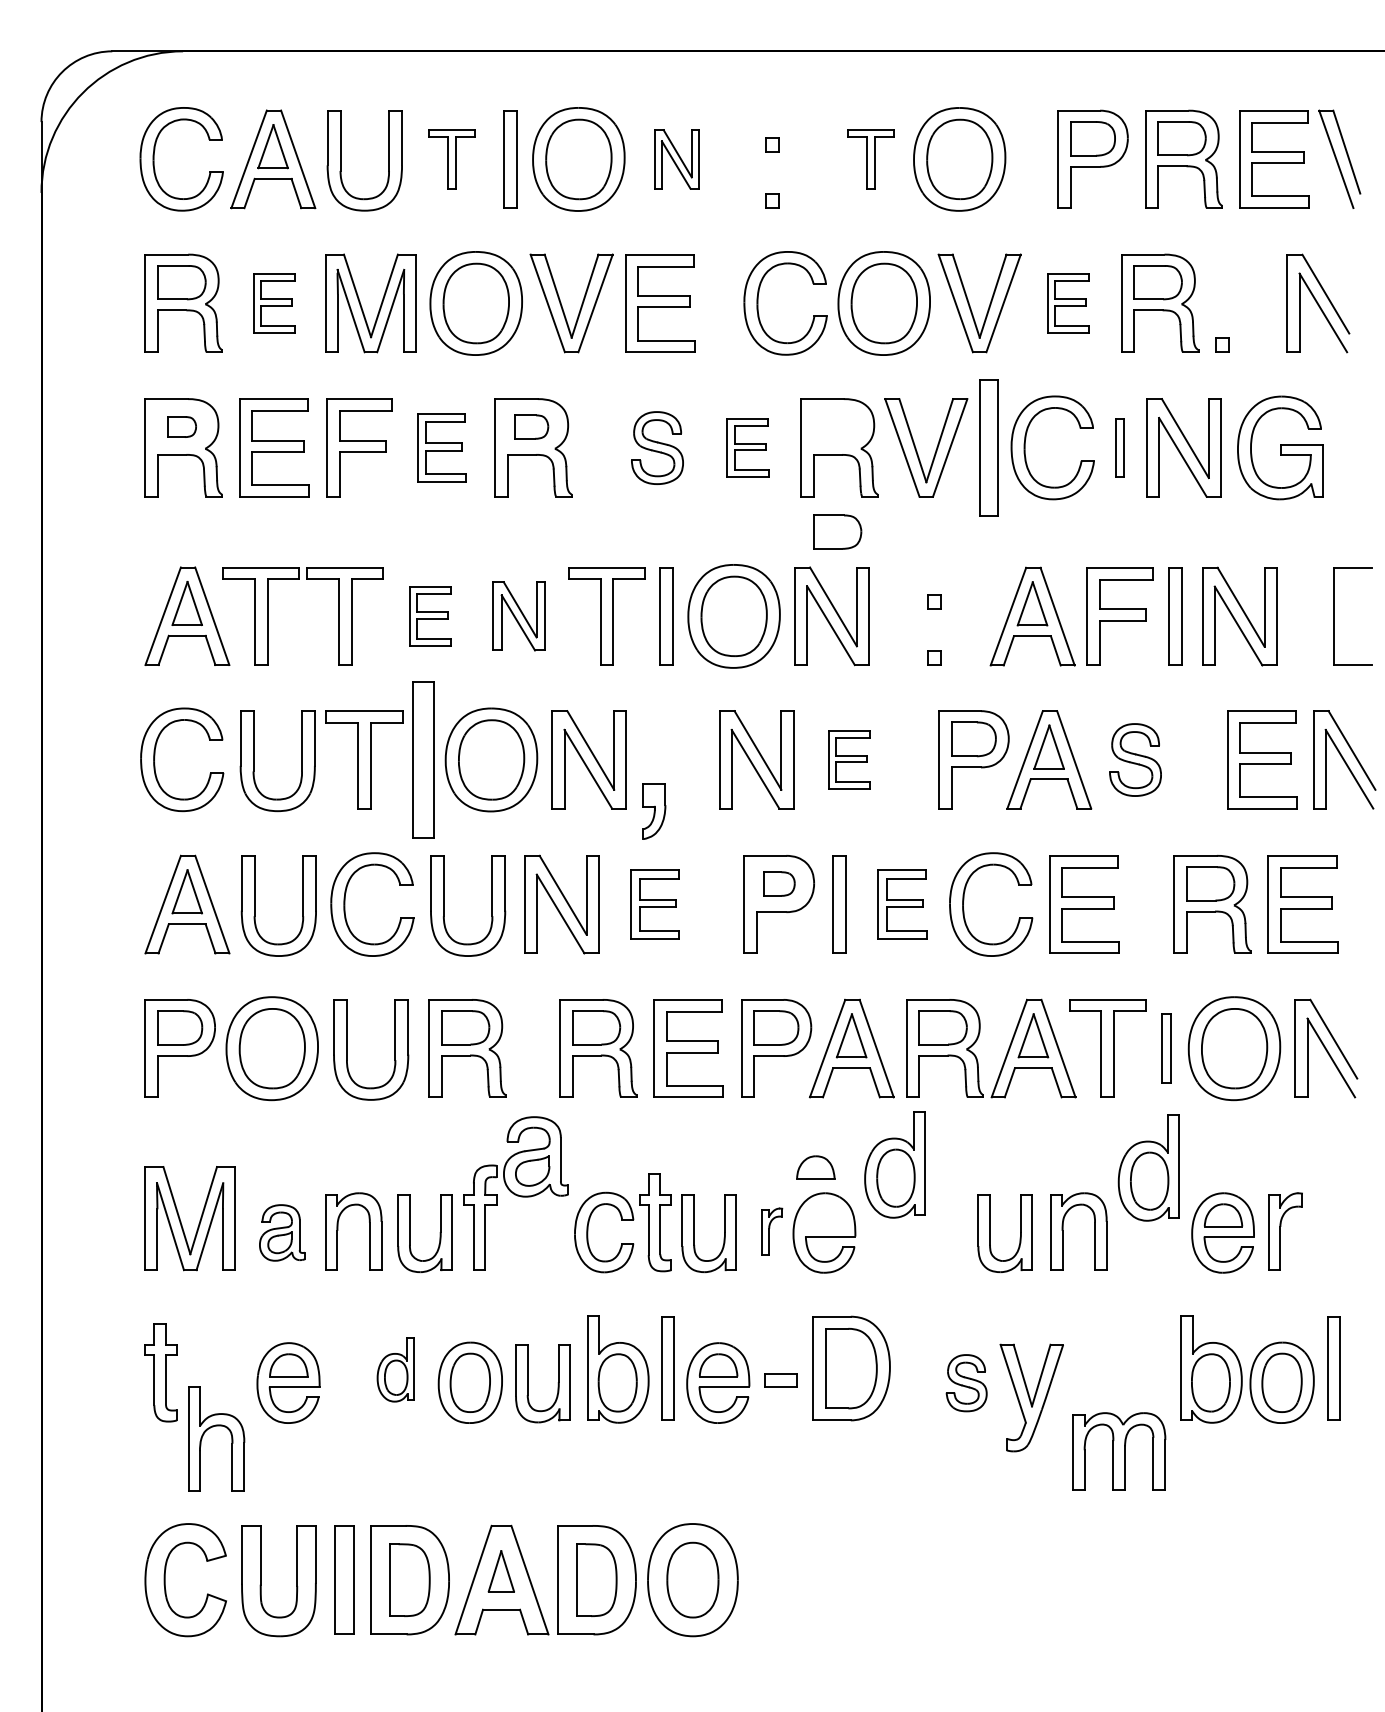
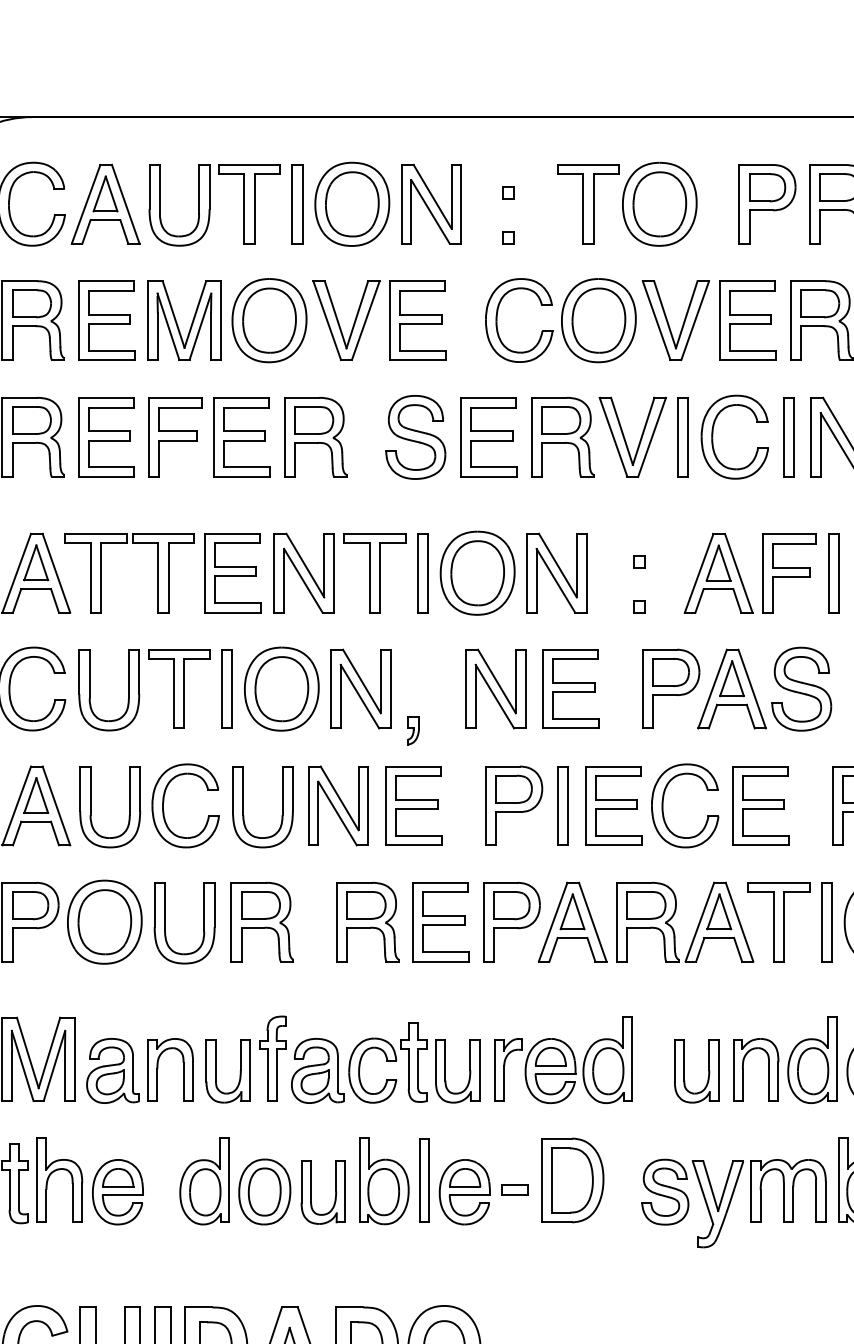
part: (451, 159) -> (249, 204), size x1.67
part: (676, 159) -> (431, 204), size x1.67
part: (870, 159) -> (587, 204), size x1.67
part: (274, 303) -> (106, 320), size x1.67
part: (1068, 303) -> (747, 320), size x1.67
part: (181, 426) -> (31, 419), size x1.67
part: (531, 426) -> (314, 419), size x1.43
part: (441, 447) -> (241, 436), size x1.43
part: (657, 447) -> (415, 436), size x1.43
part: (747, 447) -> (488, 436), size x1.67
part: (988, 447) -> (683, 436), size x0.71
part: (1119, 447) -> (788, 436), size x1.67
part: (837, 531) -> (561, 419), moved
part: (430, 616) -> (232, 573), size x1.67
part: (518, 616) -> (303, 573), size x1.43
part: (423, 759) -> (226, 688), size x0.62
part: (849, 759) -> (570, 688), size x1.67
part: (1135, 759) -> (801, 688), size x1.43
part: (654, 811) -> (413, 730), size x0.62
part: (779, 883) -> (514, 788), size x1.43
part: (654, 904) -> (413, 805), size x1.43
part: (902, 904) -> (613, 805), size x1.43
part: (1166, 1048) -> (826, 922), size x1.43
part: (535, 1156) -> (317, 1070), moved
part: (894, 1164) -> (607, 1060), moved
part: (815, 1167) -> (550, 1056), moved
part: (1148, 1167) -> (812, 1060), moved
part: (772, 1231) -> (508, 1069), size x1.67
part: (282, 1232) -> (113, 1070), size x1.43
part: (395, 1369) -> (204, 1181), size x1.67
part: (966, 1383) -> (665, 1192), size x1.43
part: (213, 1427) -> (57, 1170), moved
part: (1119, 1451) -> (788, 1190), moved

